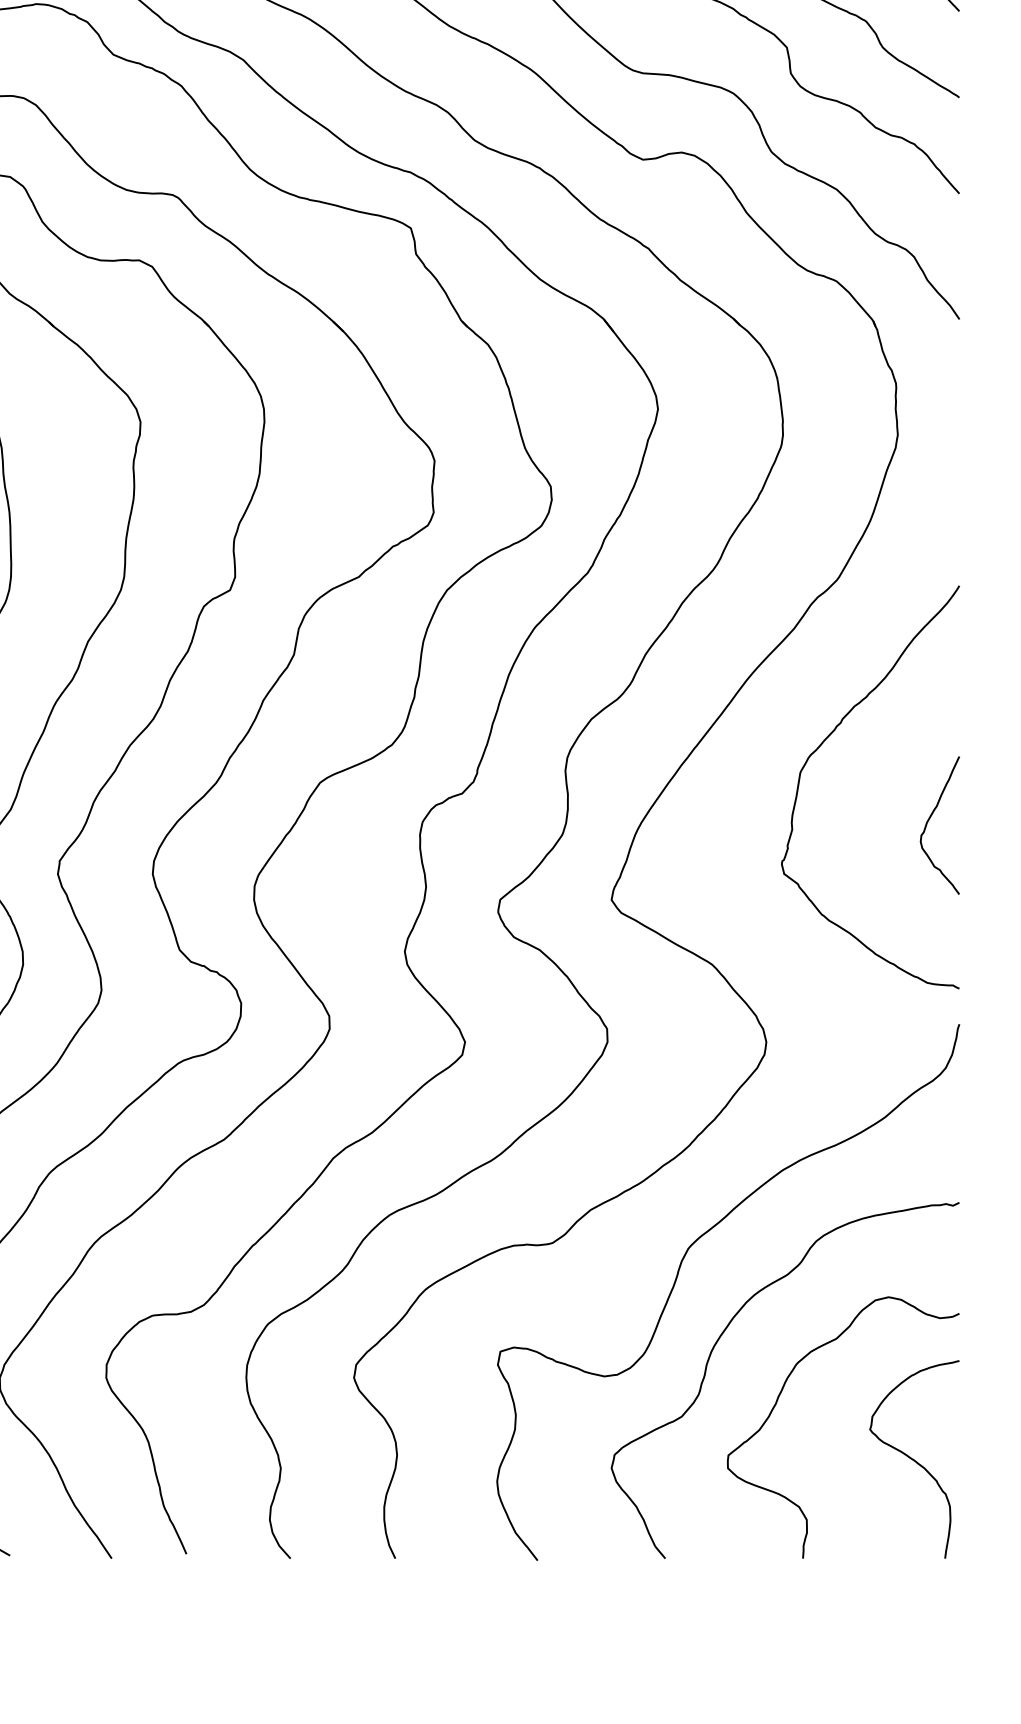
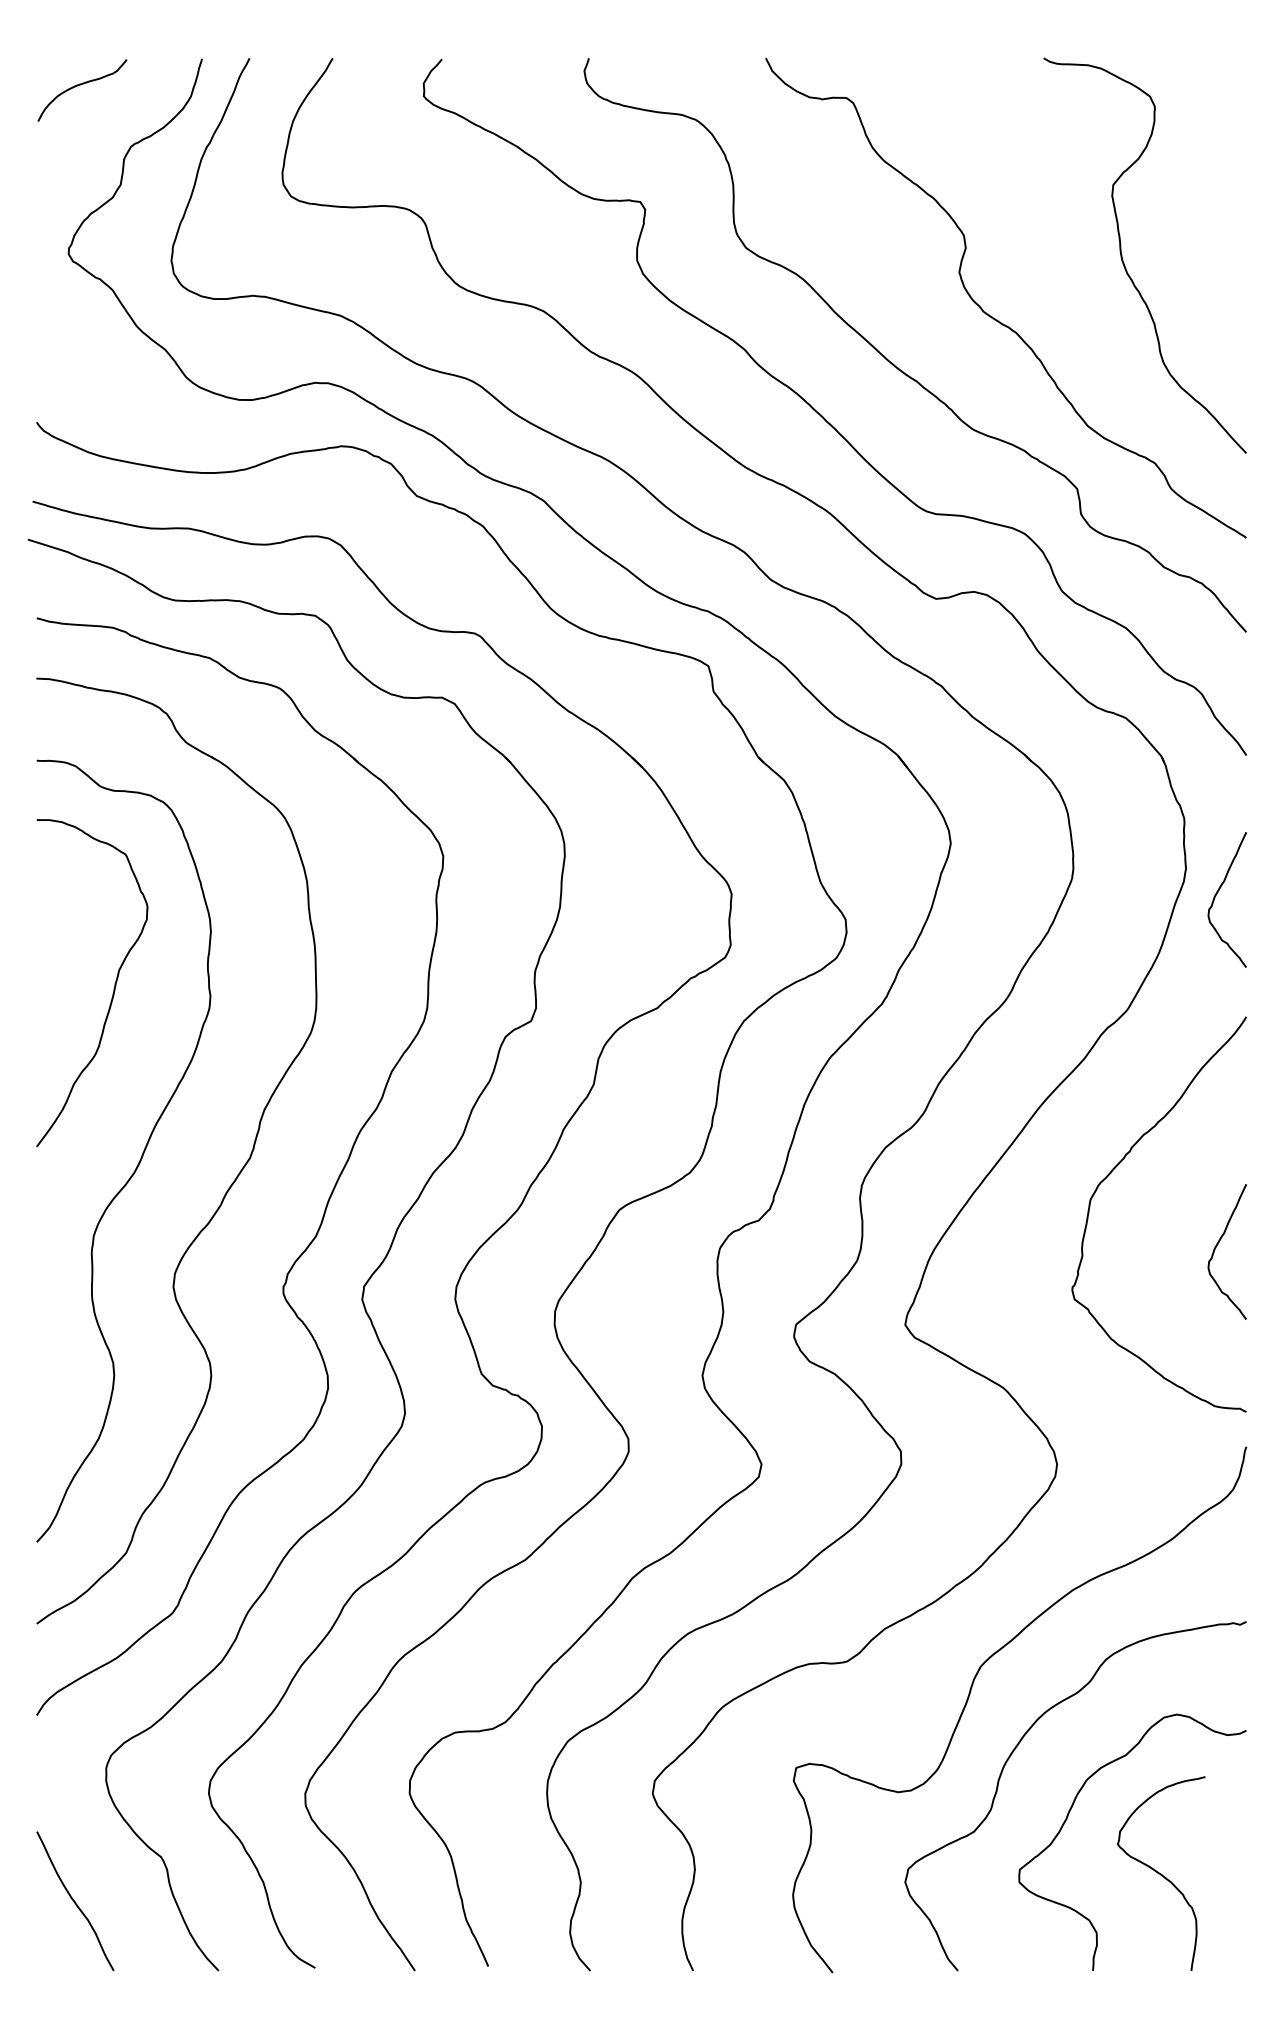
curve: (929, 461) -> (1217, 894), added
curve: (914, 1459) -> (1161, 1873), moved

